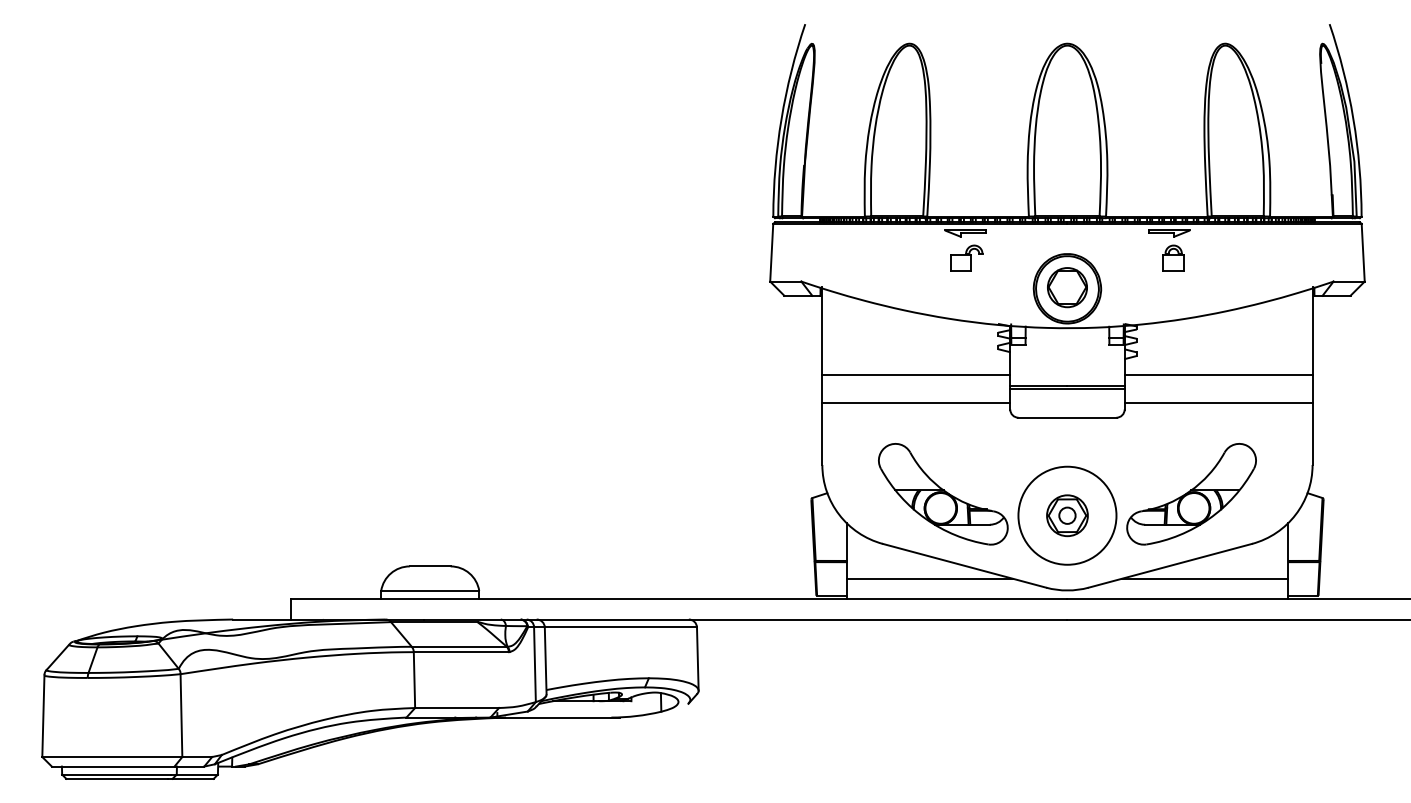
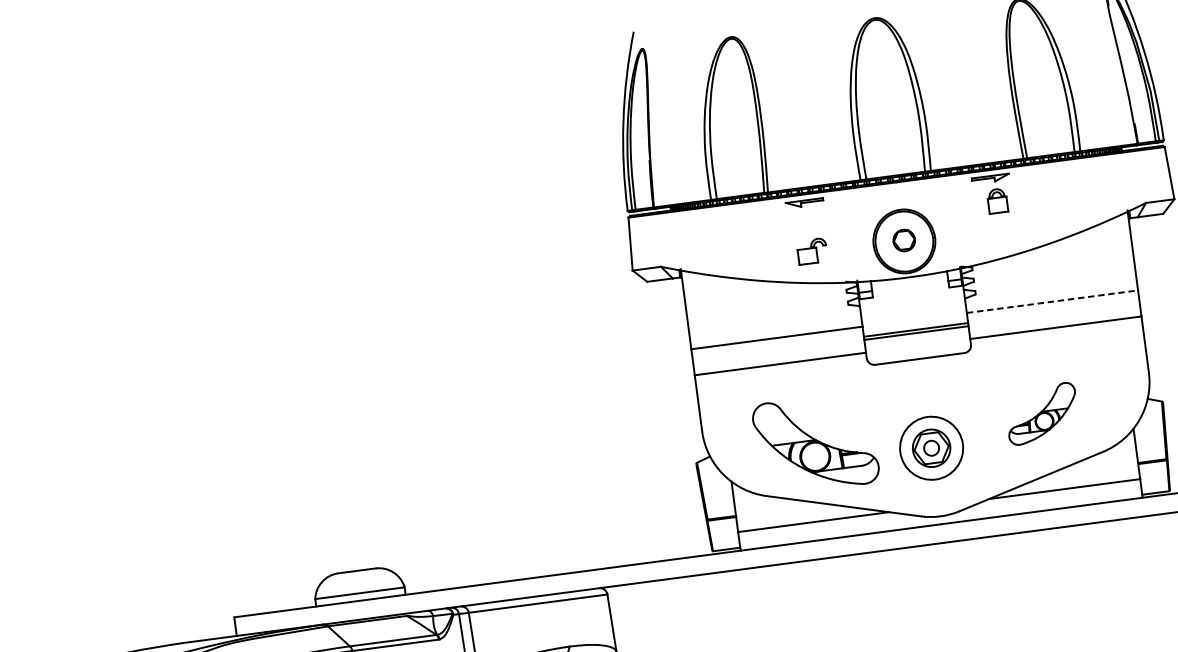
part: (966, 257) -> (811, 250), moved
part: (1067, 287) -> (904, 240), size x0.6
line: (1218, 374) -> (1052, 301), solid -> dashed
part: (1191, 494) -> (1042, 414), size x0.6
circle: (1067, 515) -> (931, 448), size x0.7

